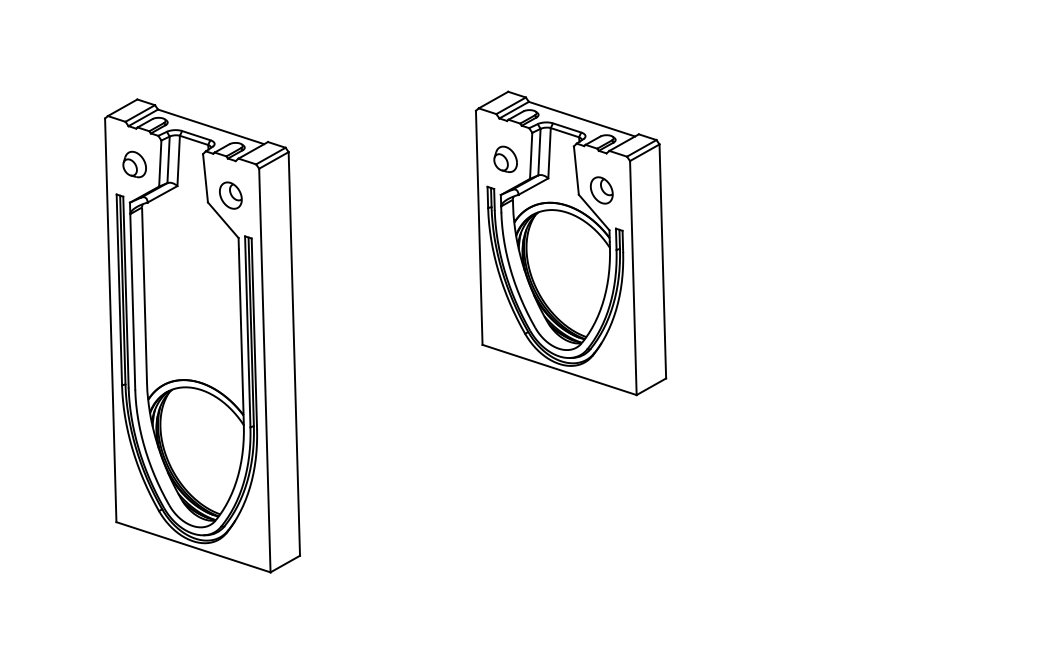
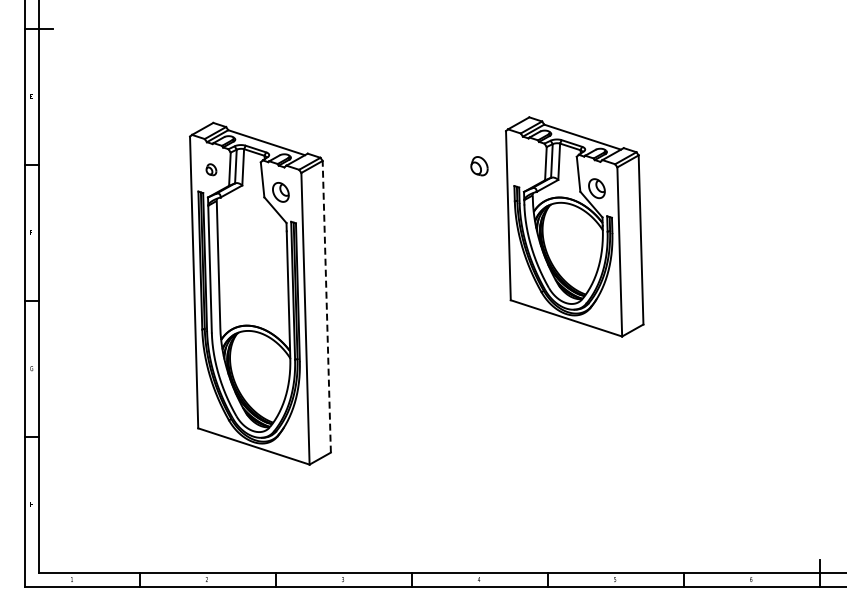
part: (134, 163) -> (211, 169), size x0.6
part: (570, 242) -> (574, 226), moved
line: (293, 353) -> (326, 306), solid -> dashed

